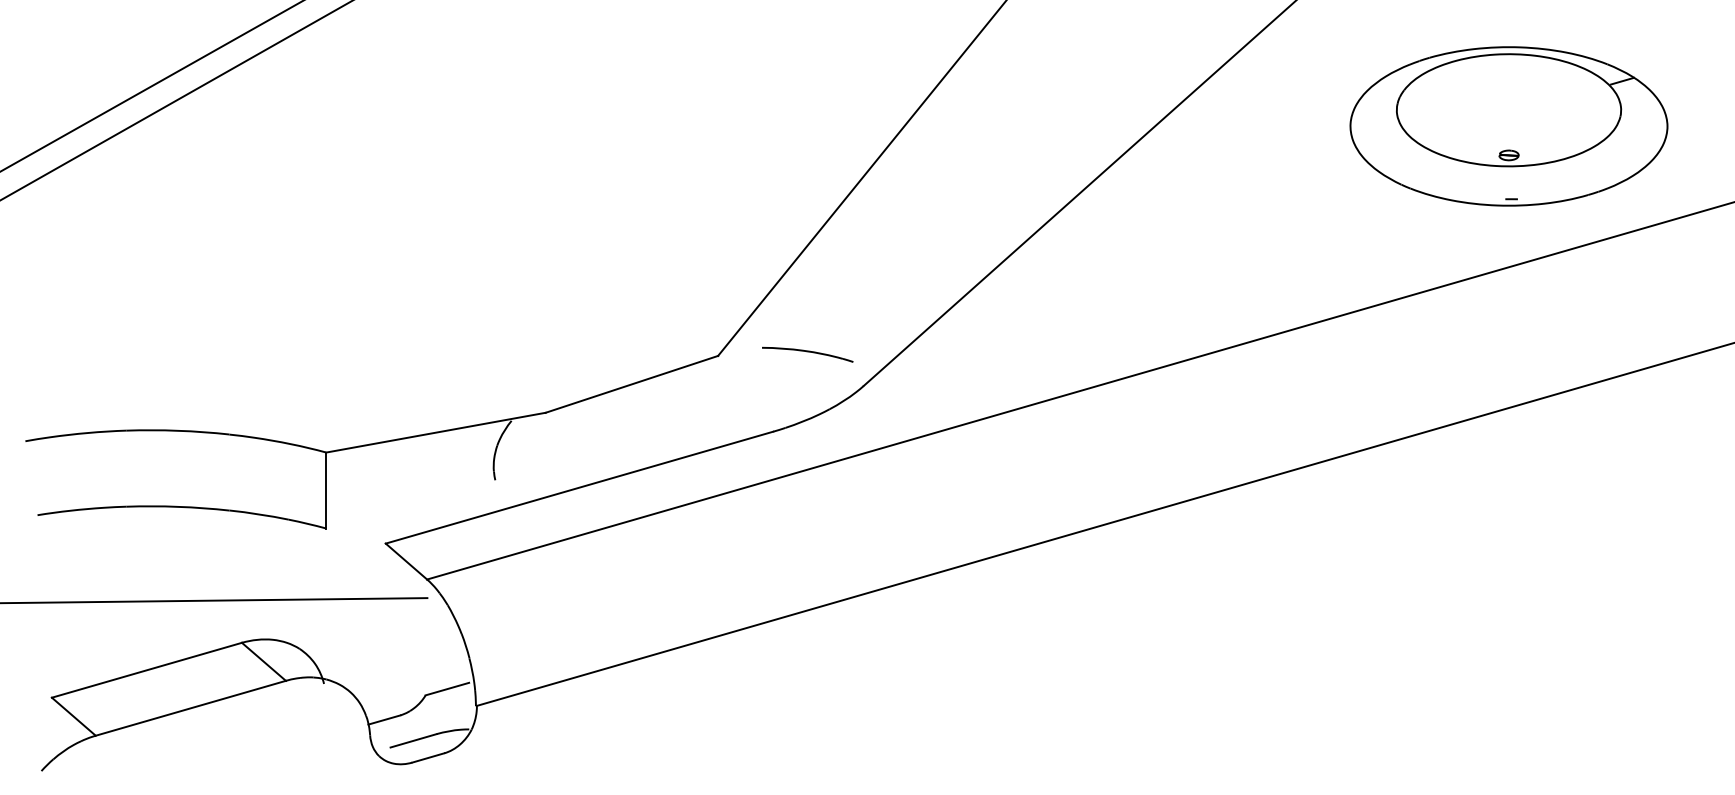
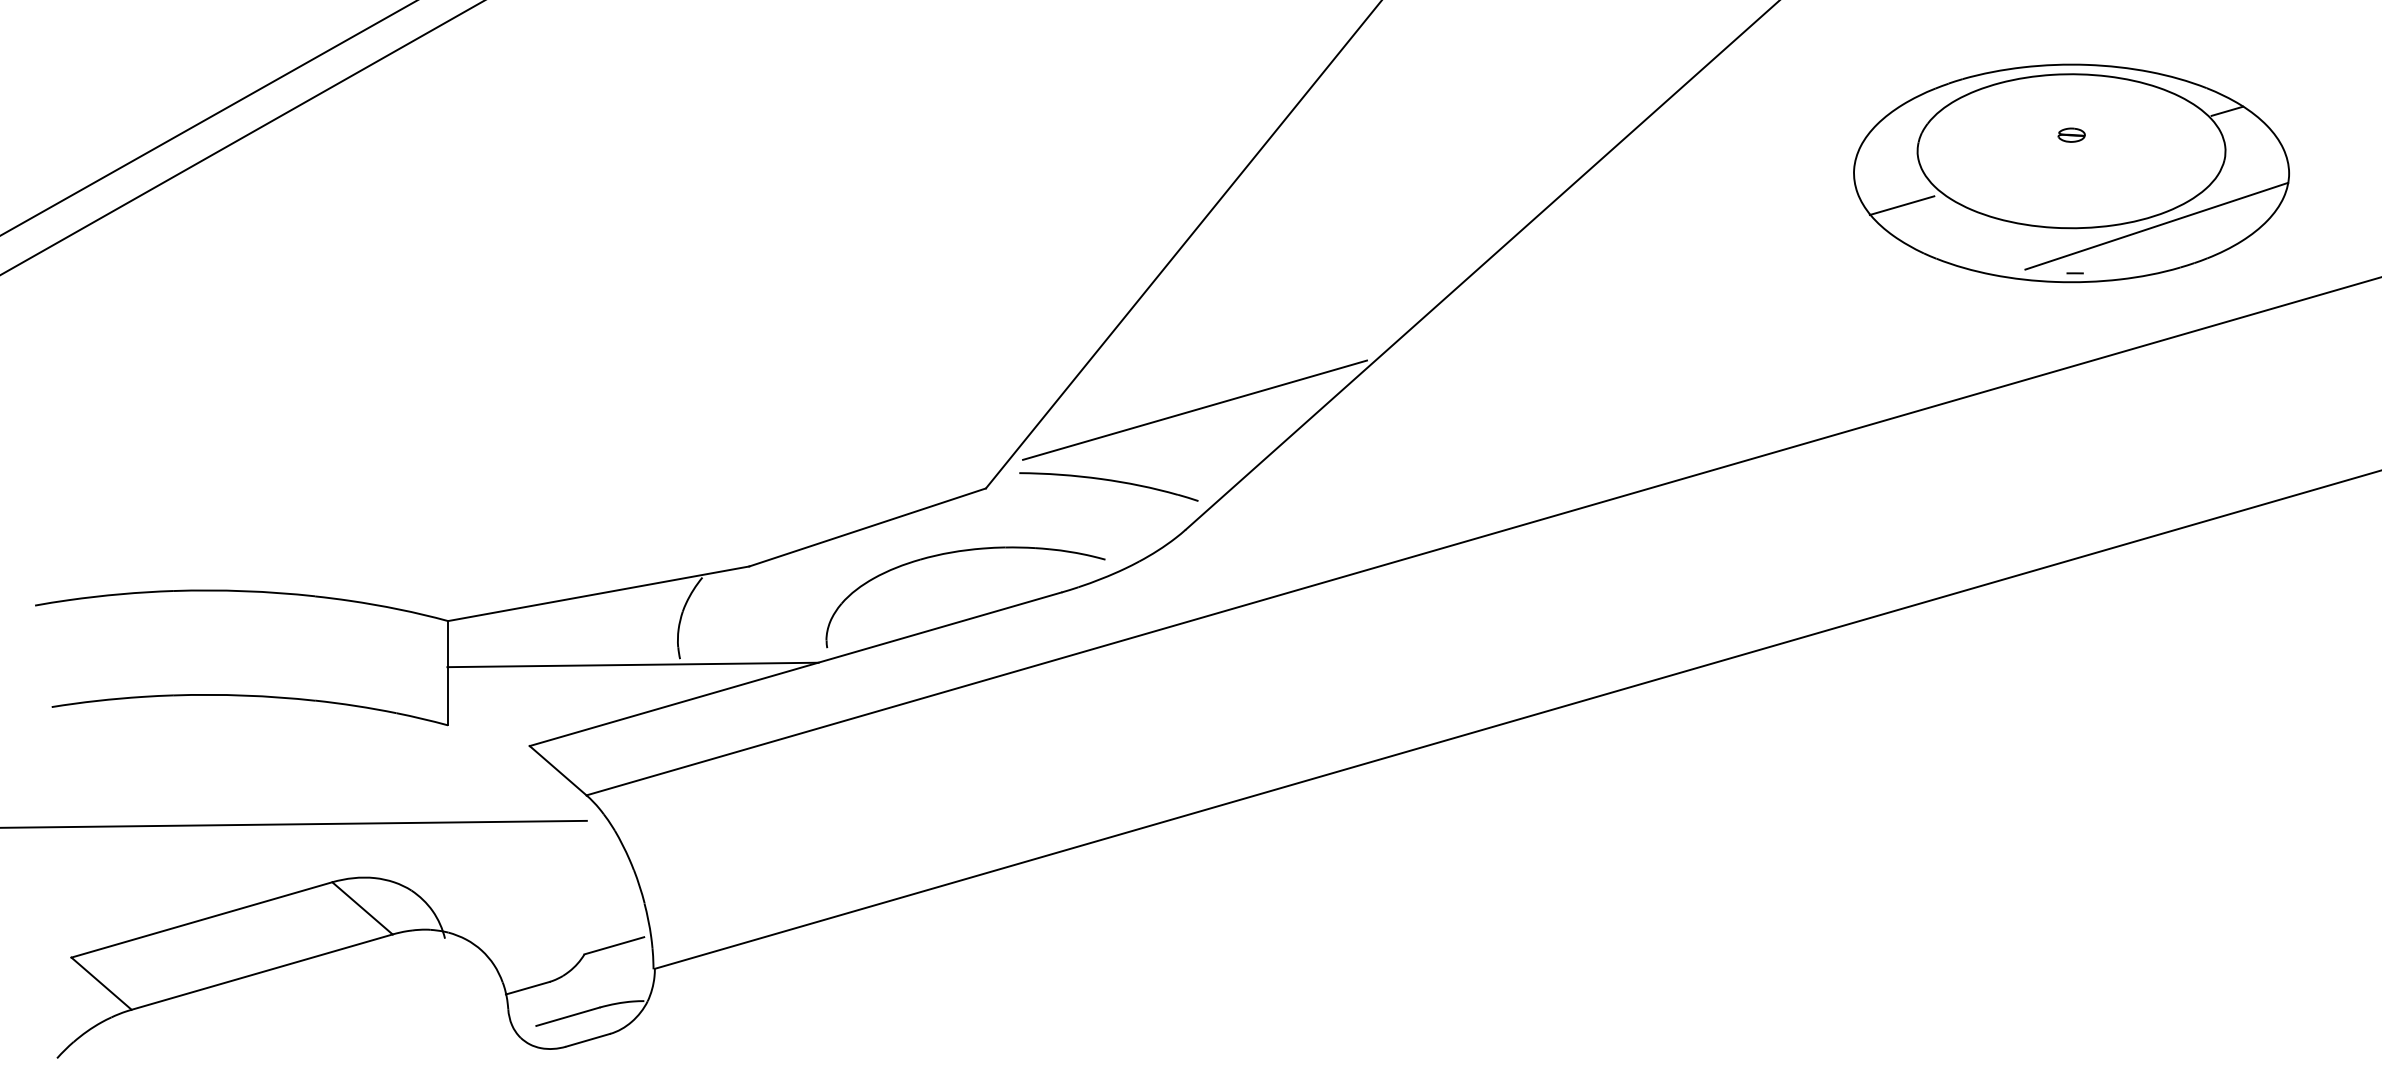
line: (1385, 149) -> (1901, 205), added
part: (1508, 154) -> (2071, 134), moved
line: (1570, 164) -> (2156, 225), added
line: (870, 298) -> (1195, 409), added
part: (807, 354) -> (1108, 486), size x1.43
part: (698, 402) -> (959, 552), added
line: (460, 484) -> (632, 664), added

